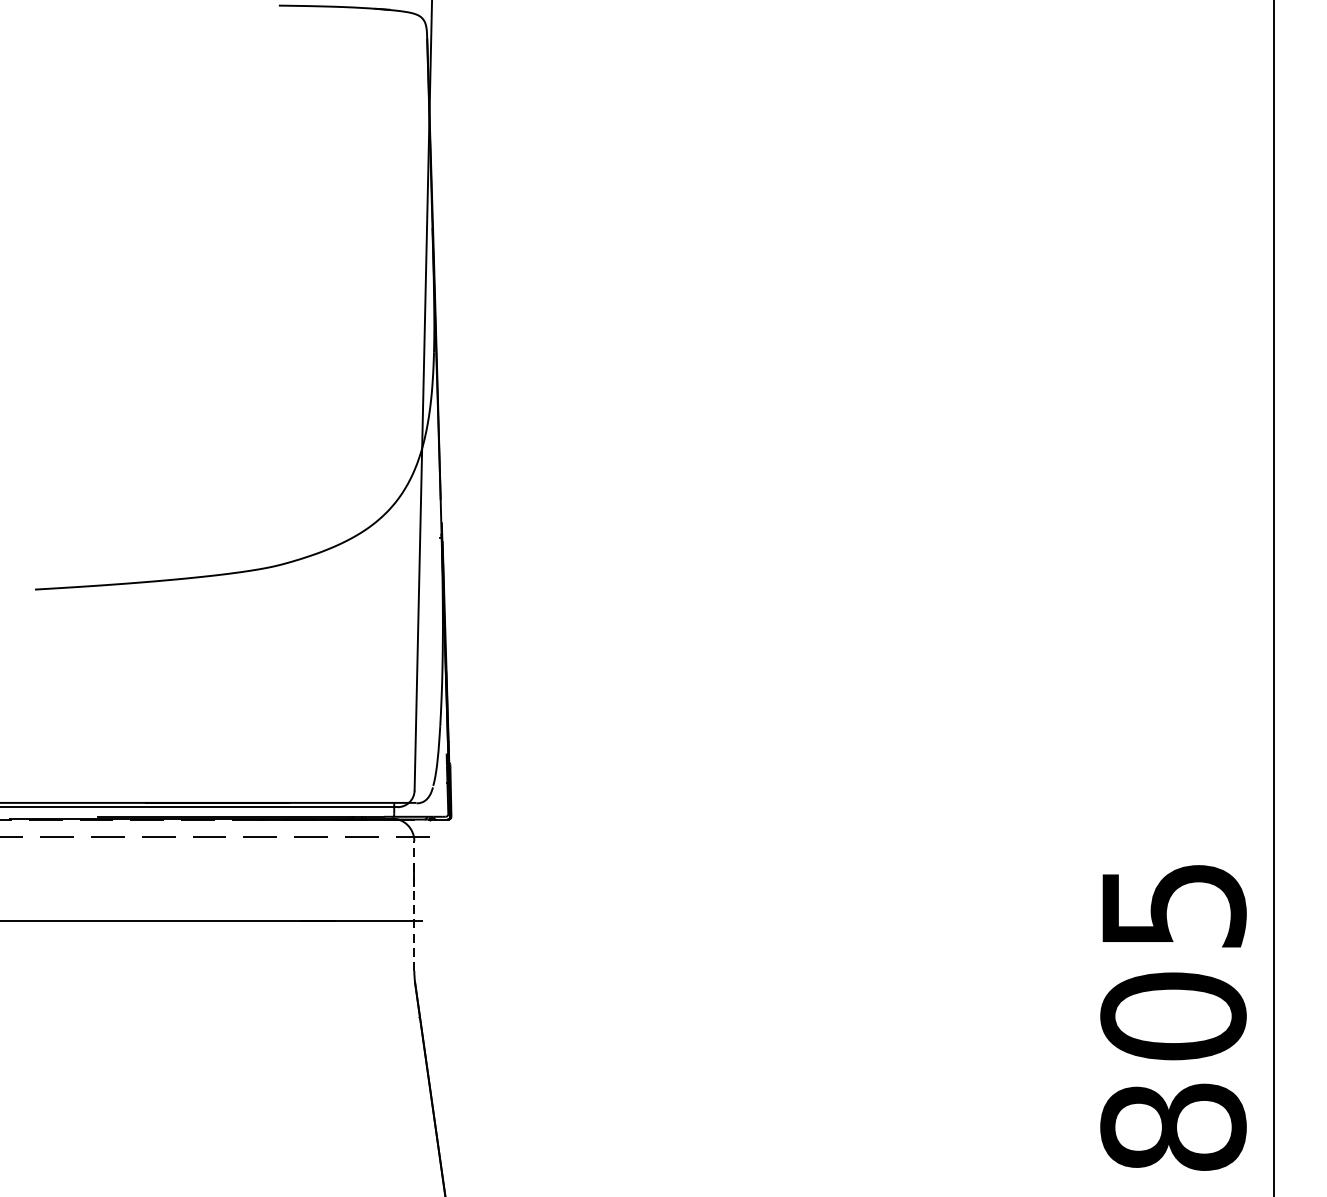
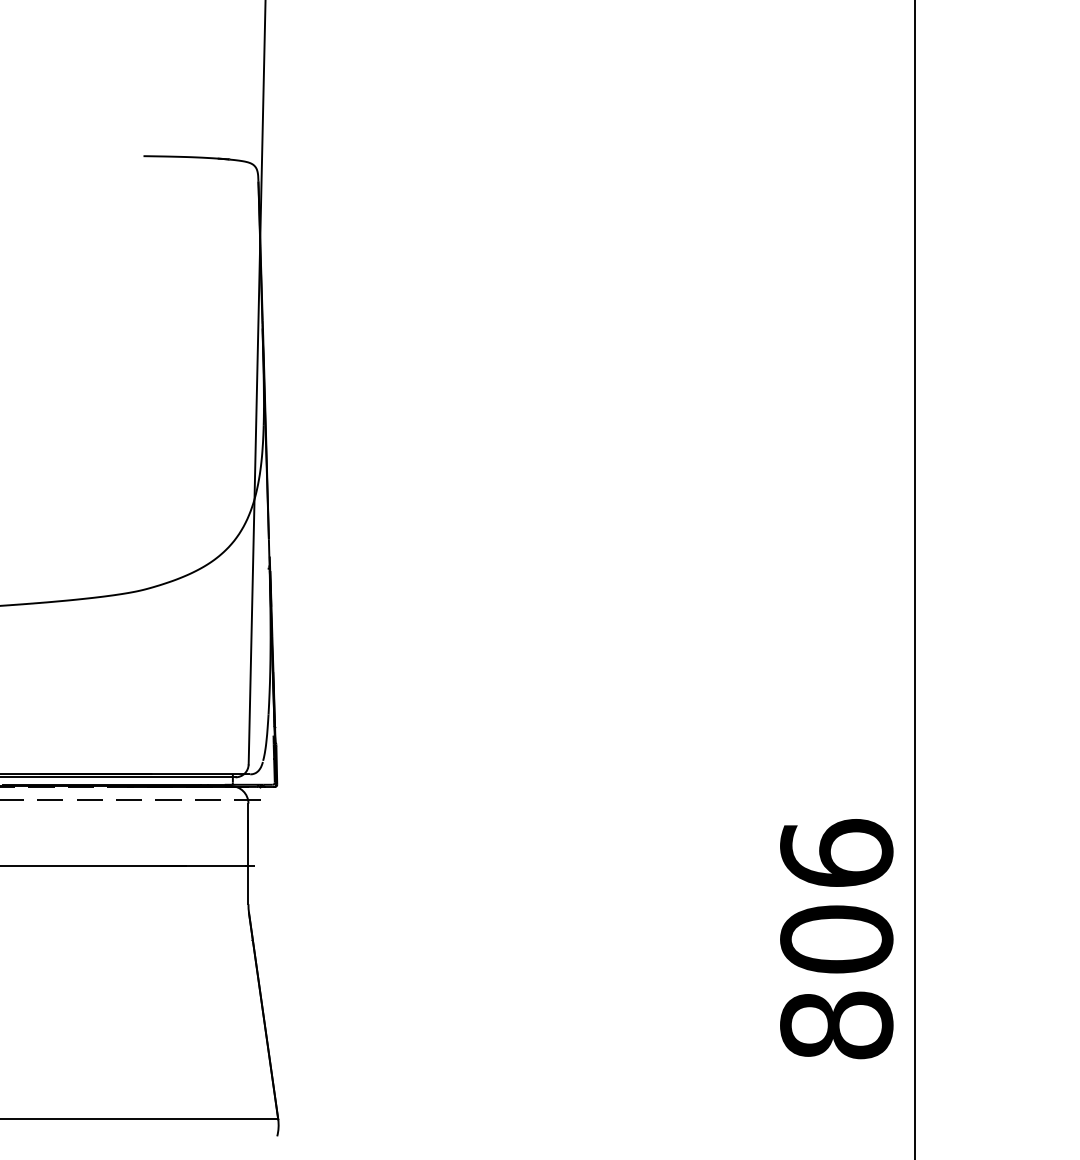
text: (1173, 904) -> (836, 852), 805 -> 806
line: (414, 905) -> (248, 853), dashed -> solid

